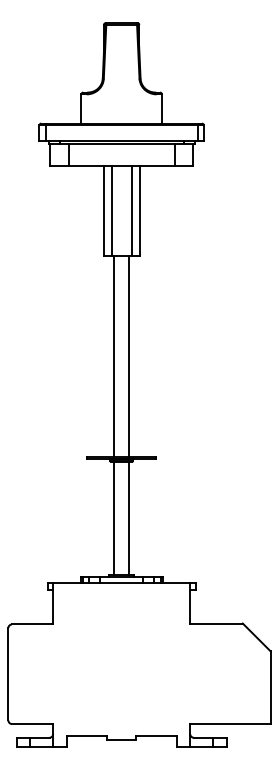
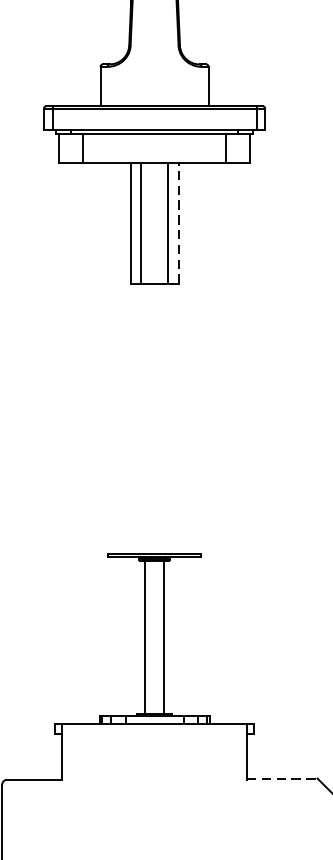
line: (139, 210) -> (178, 223), solid -> dashed
line: (114, 355) -> (144, 418), removed
line: (128, 355) -> (163, 418), removed
line: (217, 623) -> (283, 778), solid -> dashed

